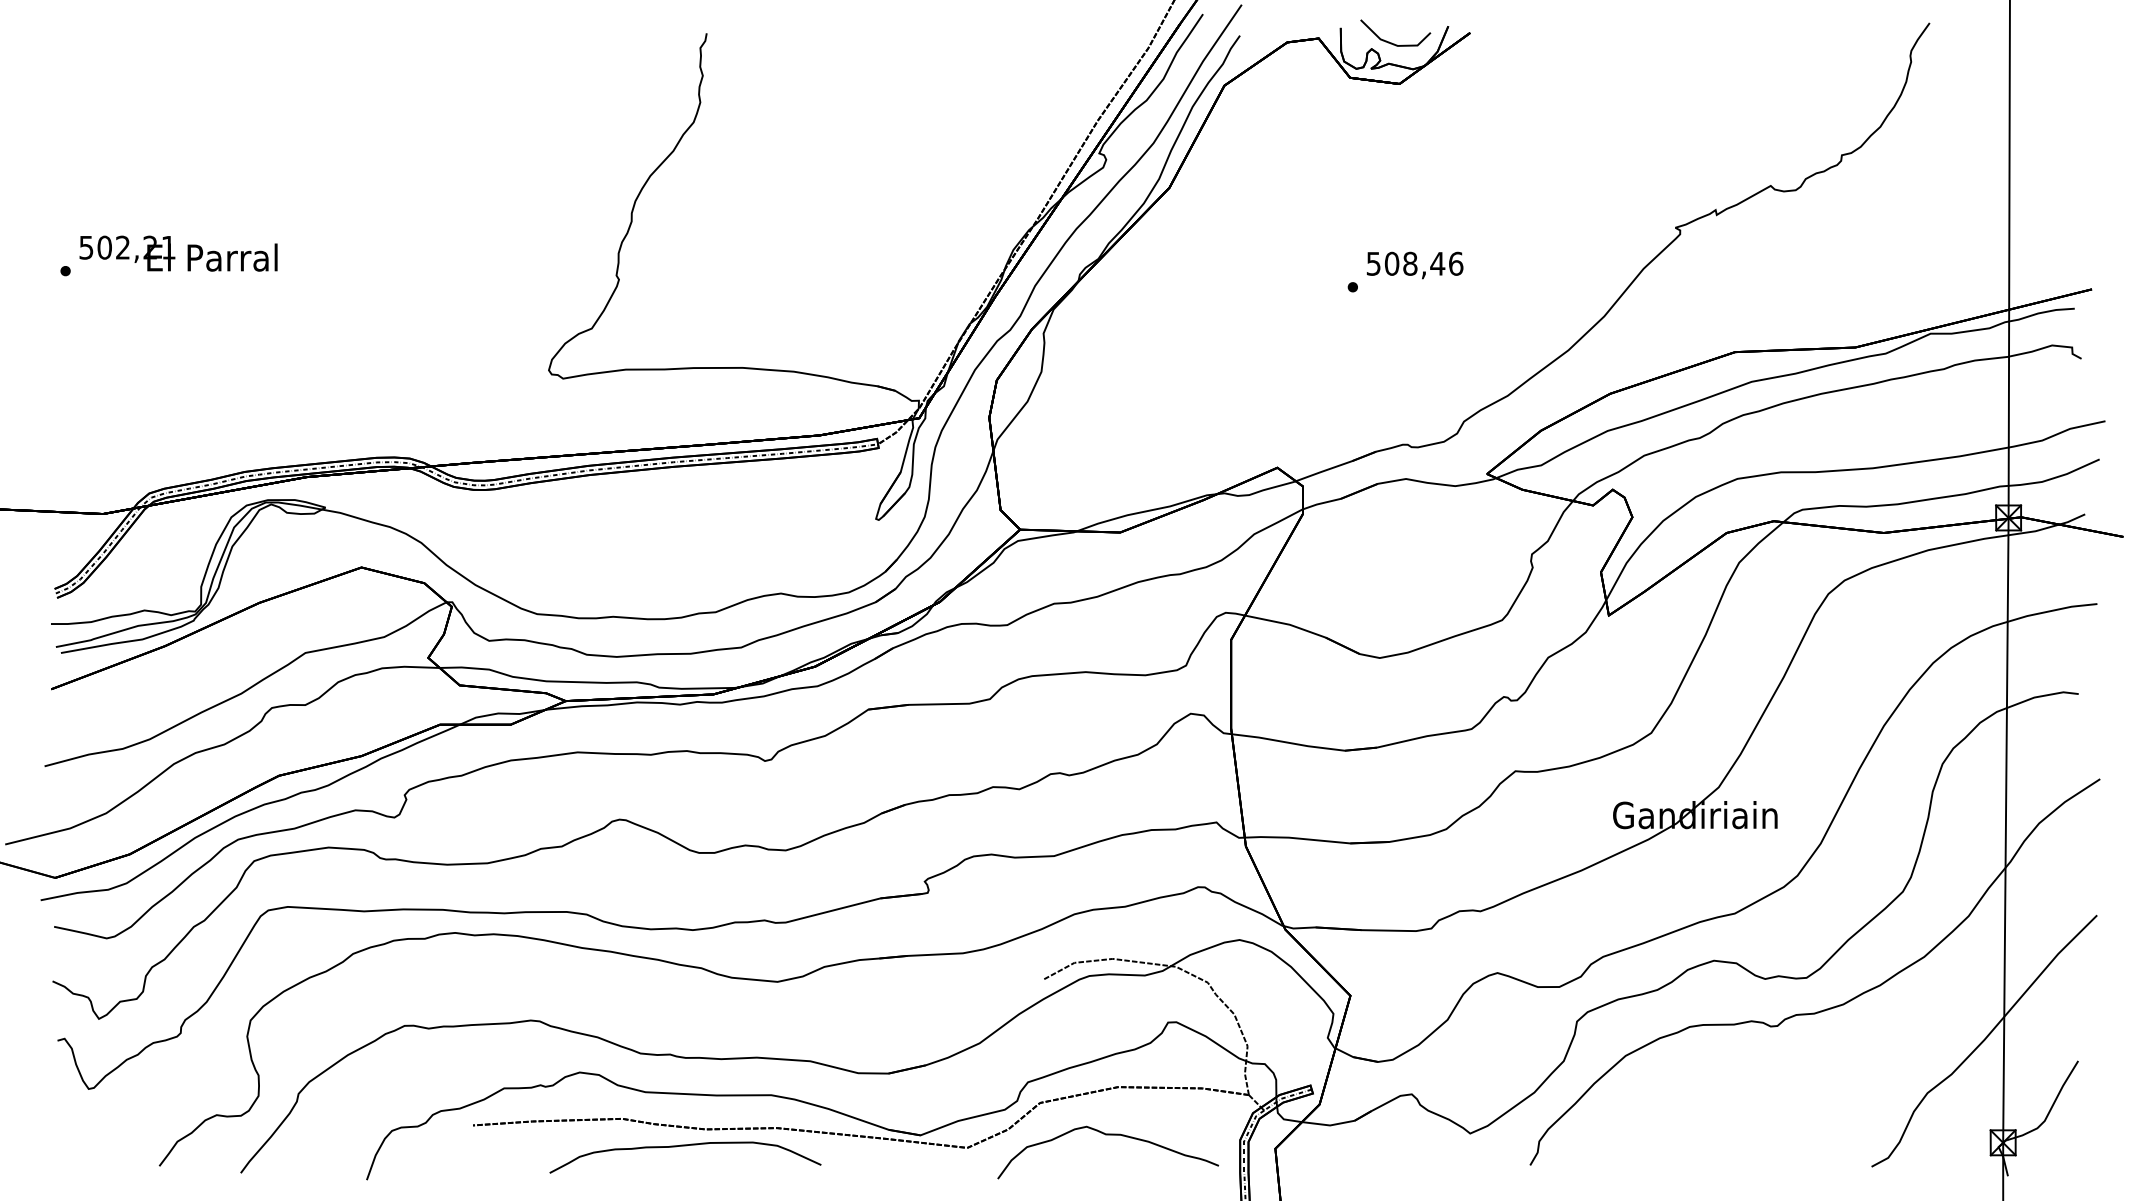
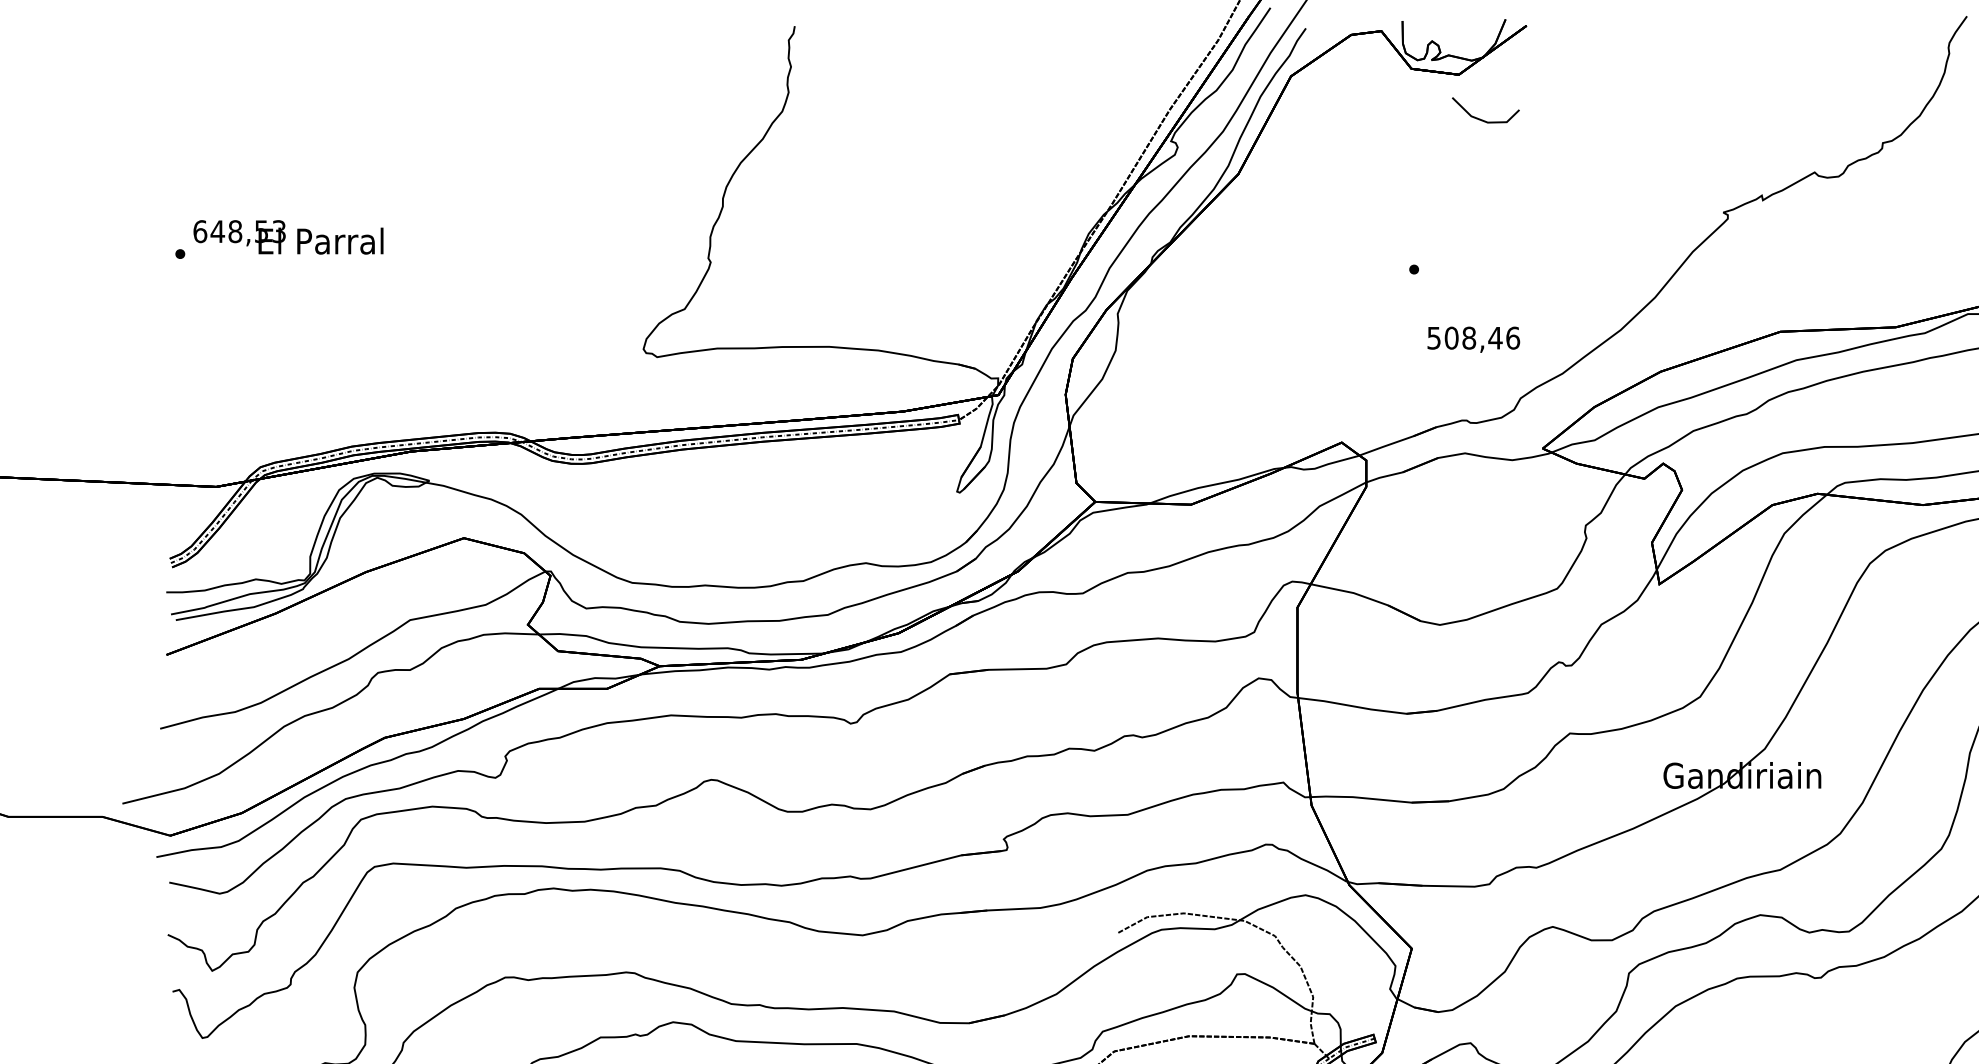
line: (1391, 42) -> (1481, 119), moved
text: (127, 247) -> (239, 231), 502,21 -> 648,53
text: (1415, 265) -> (1474, 339), moved

